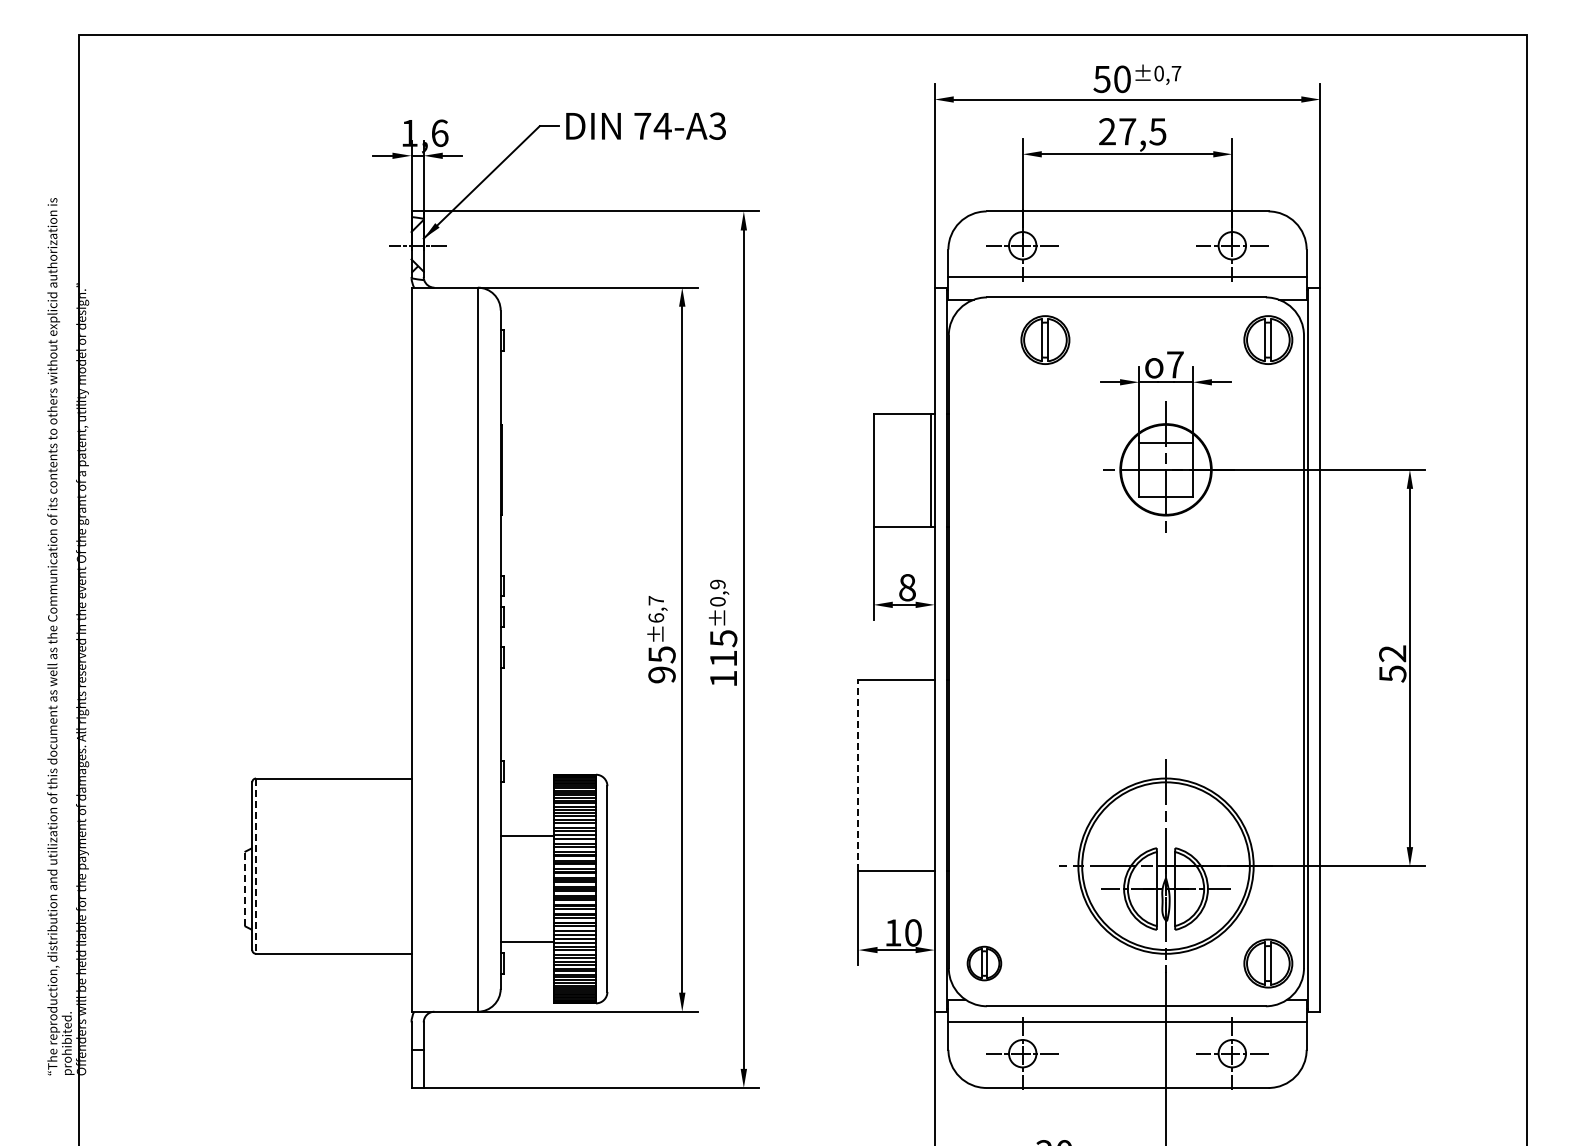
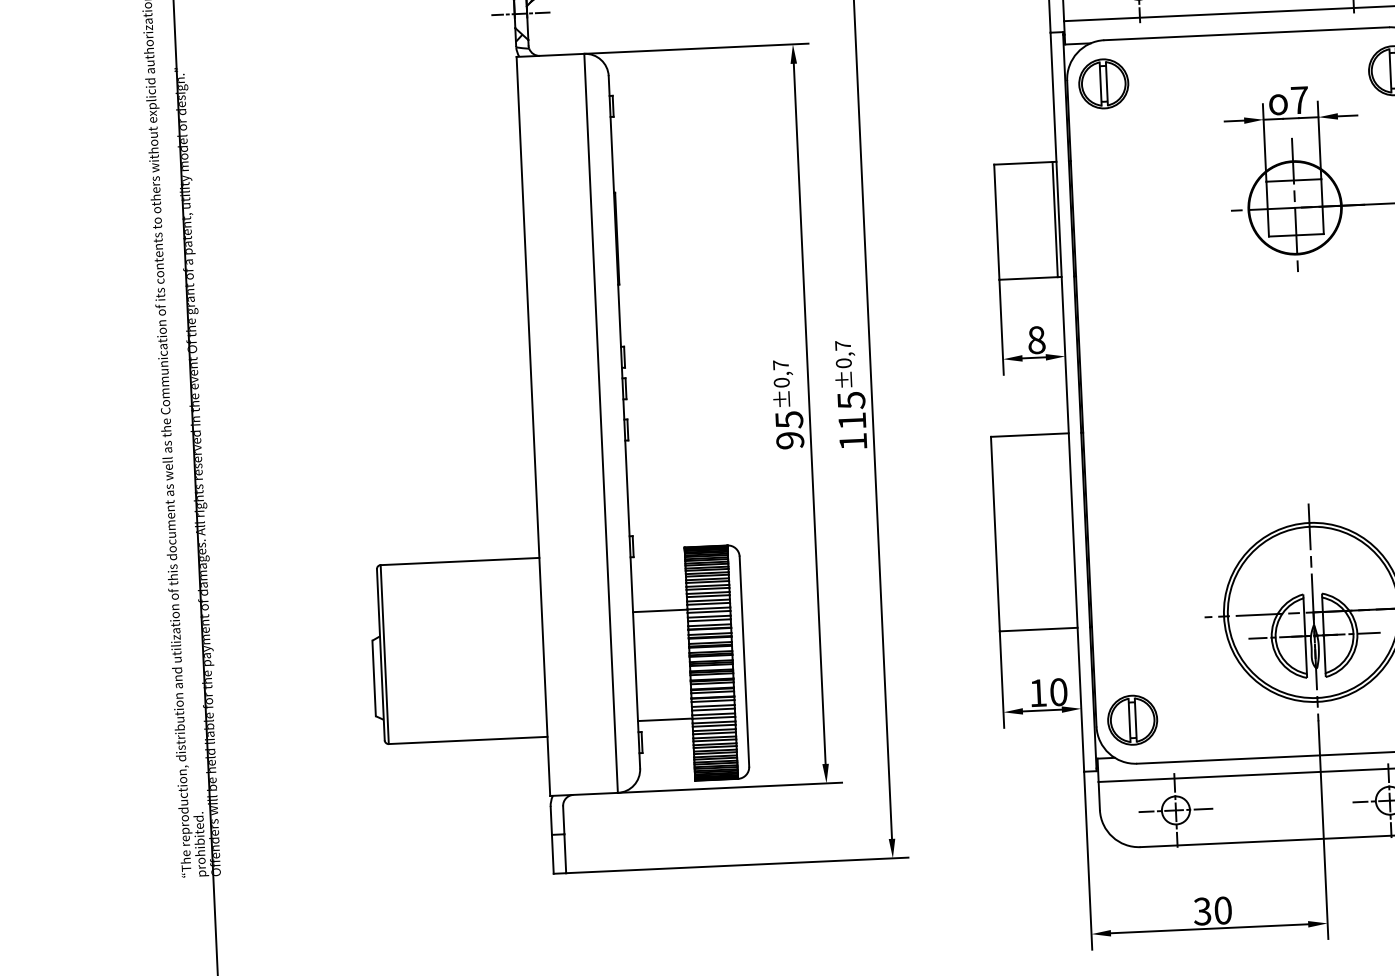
part: (1045, 339) -> (1103, 83), moved
text: (717, 584) -> (842, 345), ±0,9 -> ±0,7
text: (655, 617) -> (780, 382), ±6,7 -> ±0,7
line: (858, 774) -> (995, 533), dashed -> solid
line: (256, 866) -> (385, 654), dashed -> solid
line: (244, 889) -> (374, 678), dashed -> solid
part: (984, 963) -> (1132, 720), size x1.43

